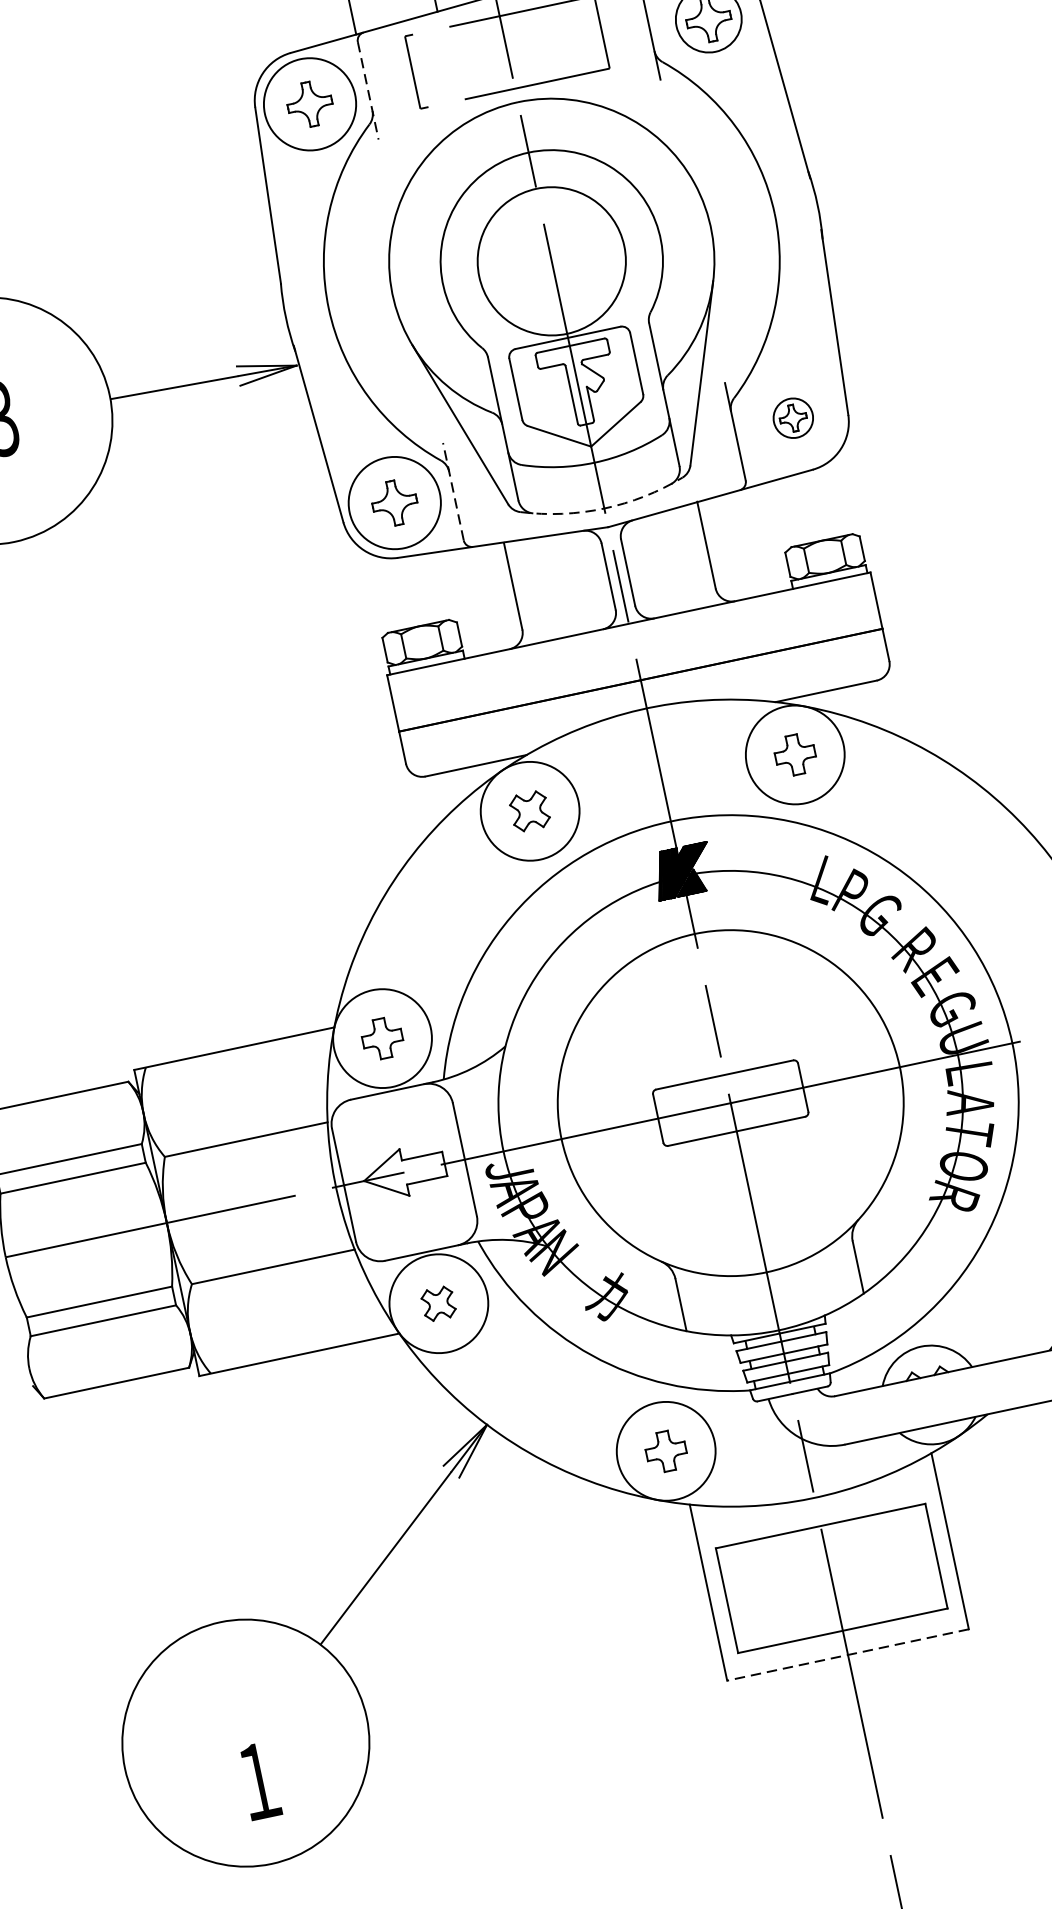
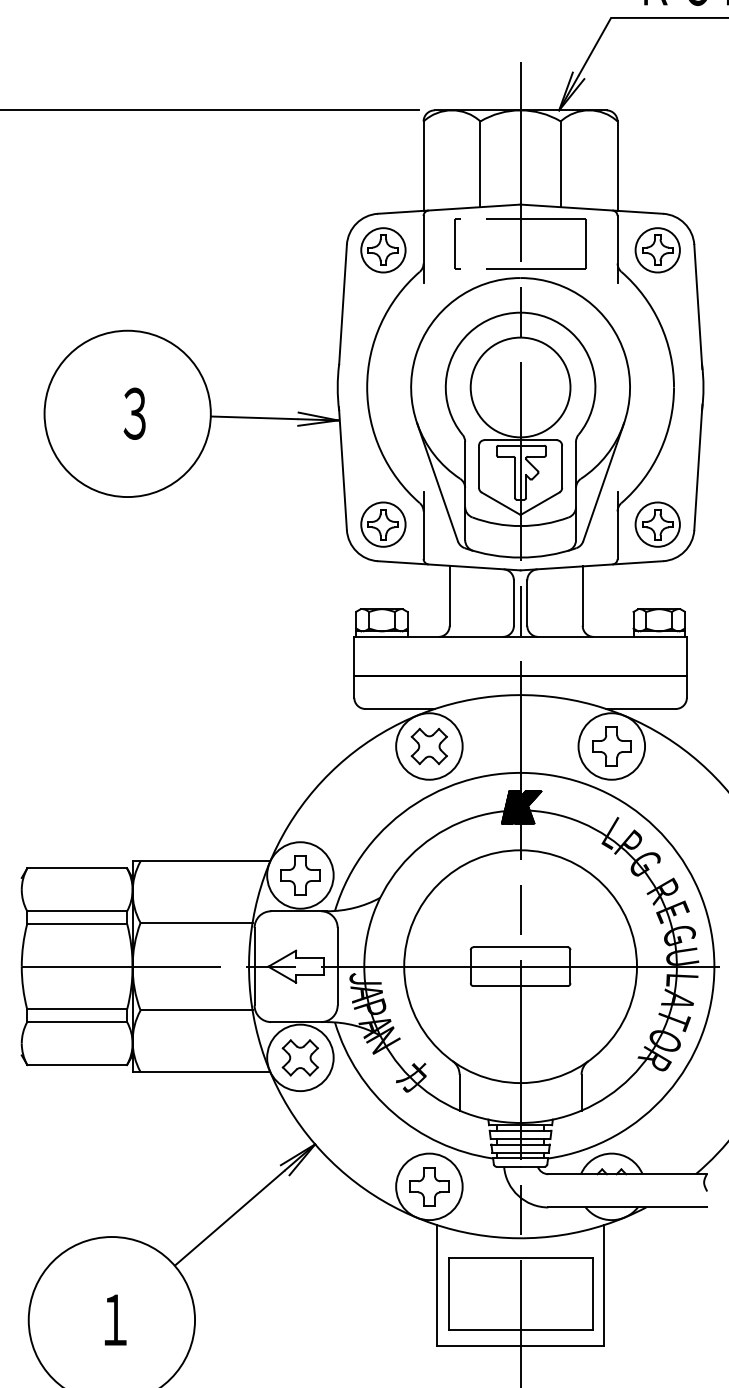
line: (368, 90) -> (423, 249), dashed -> solid
circle: (310, 104) -> (383, 250), size x0.71
part: (793, 418) -> (657, 524), size x1.67
line: (453, 491) -> (423, 525), dashed -> solid
circle: (394, 502) -> (383, 524), size x0.71
arc: (604, 508) -> (520, 557), dashed -> solid
part: (794, 755) -> (611, 746), size x1.43
part: (528, 811) -> (428, 746), size x1.43
part: (382, 1038) -> (300, 875), size x1.43
part: (437, 1303) -> (299, 1057), size x1.67
part: (666, 1450) -> (429, 1186), size x1.43
line: (847, 1655) -> (520, 1346), dashed -> solid
text: (259, 1780) -> (115, 1319), moved

